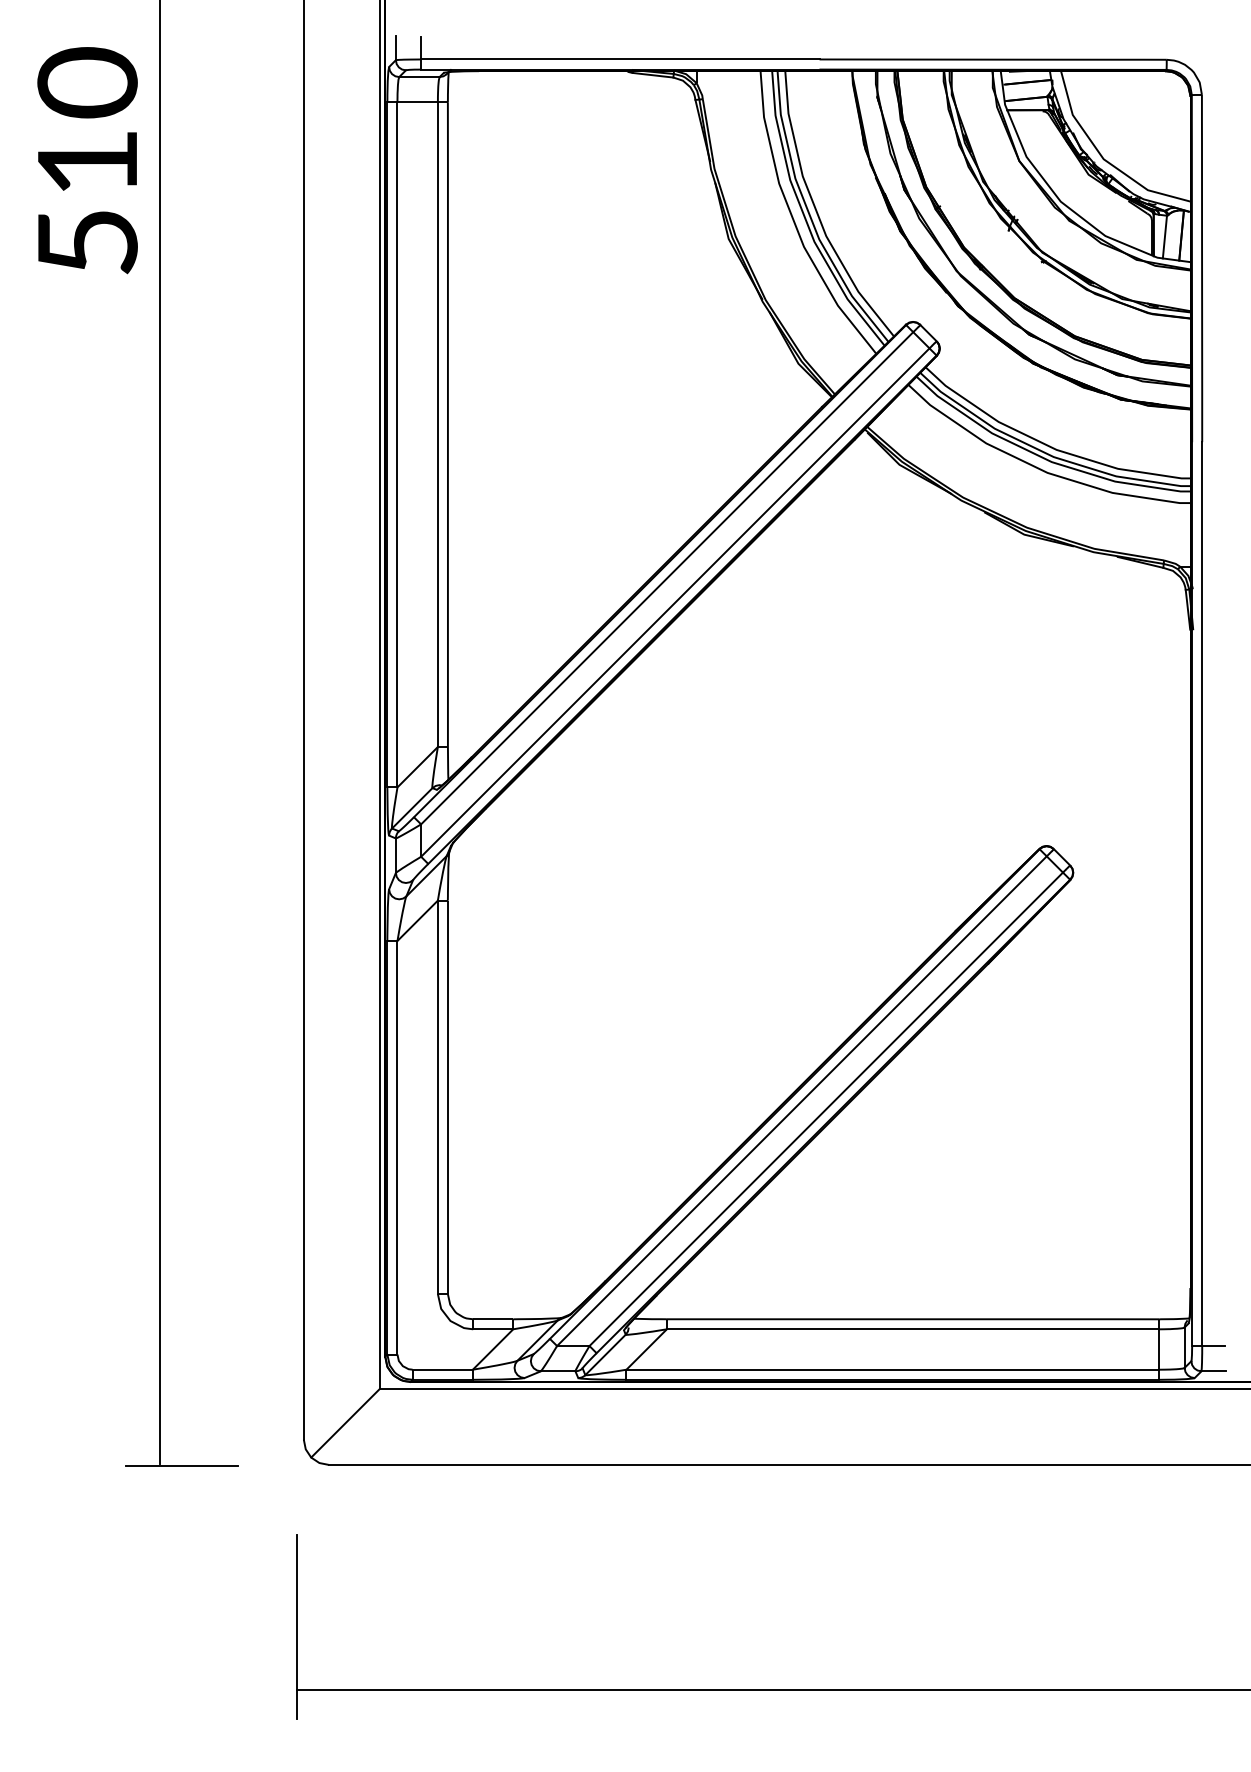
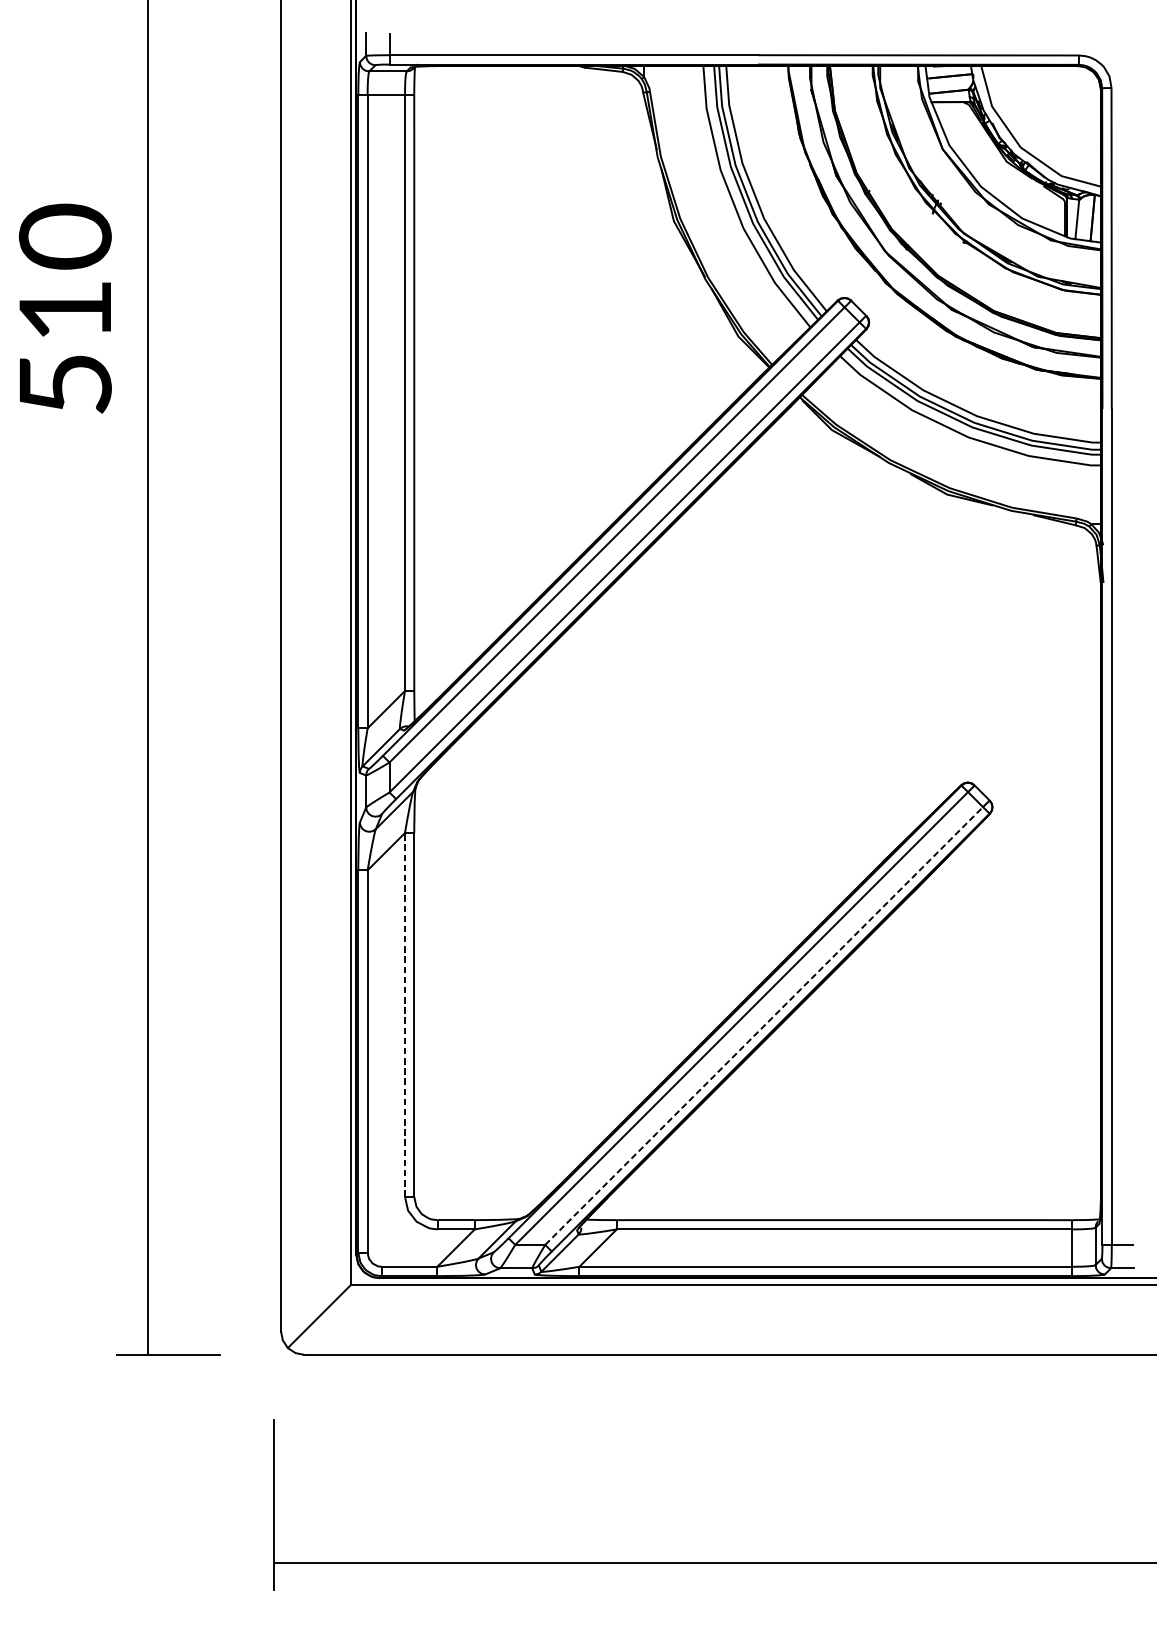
text: (87, 160) -> (65, 308), moved
line: (437, 1097) -> (404, 1015), solid -> dashed
line: (826, 1109) -> (764, 1026), solid -> dashed

